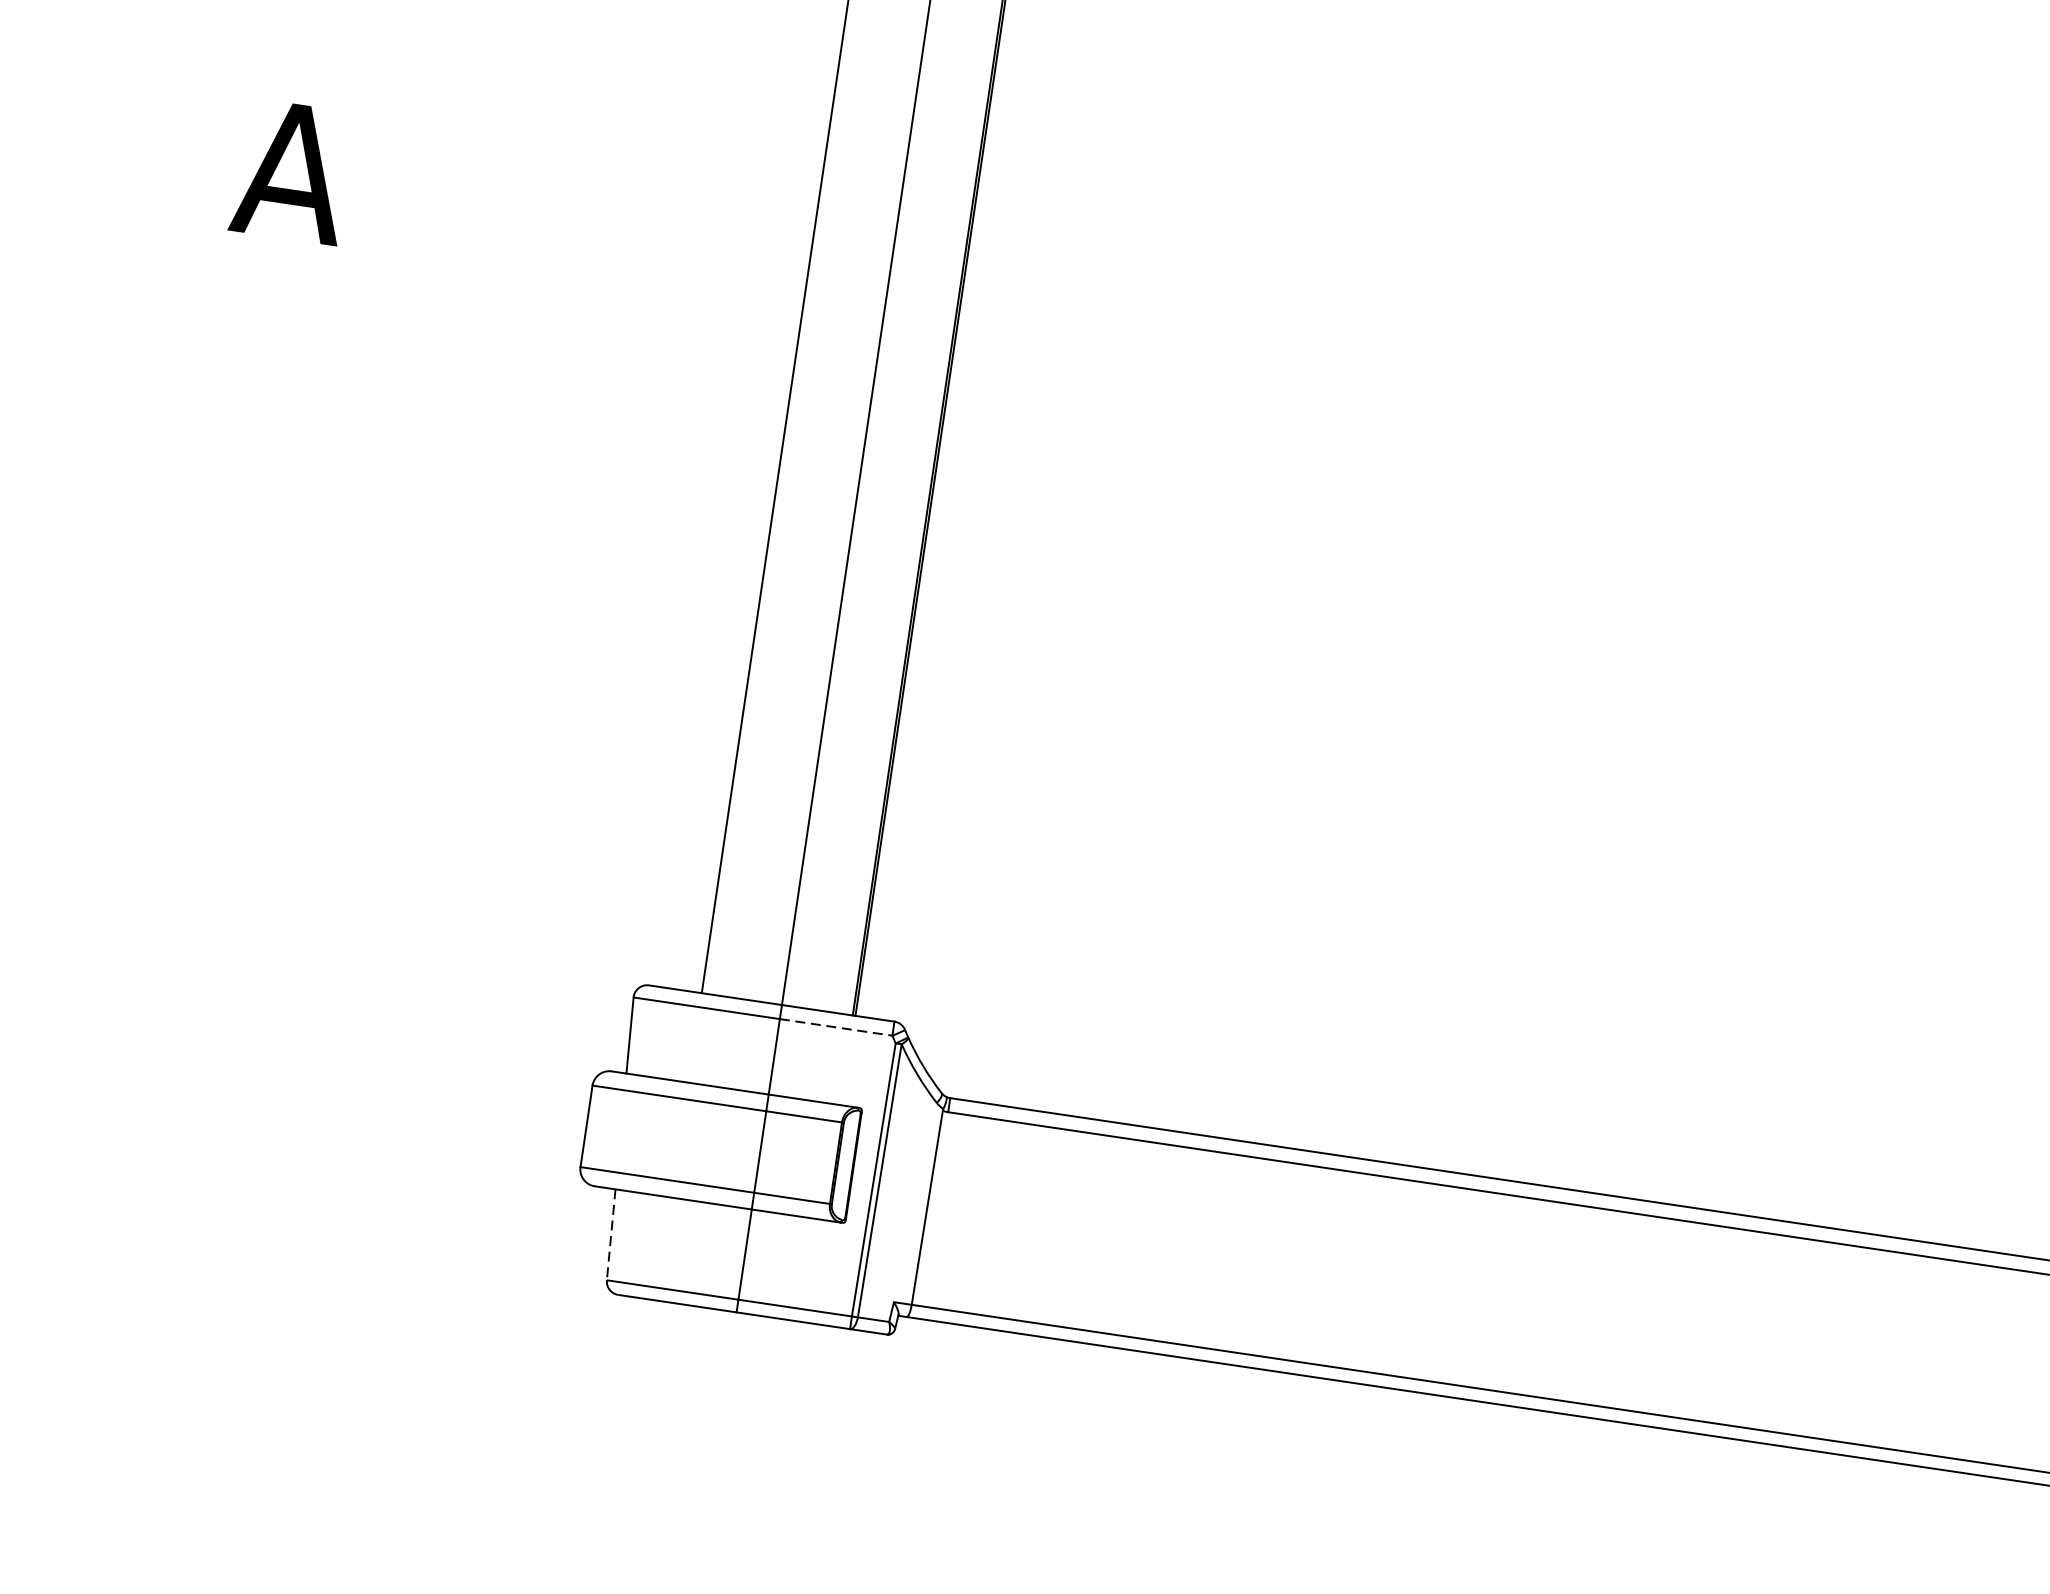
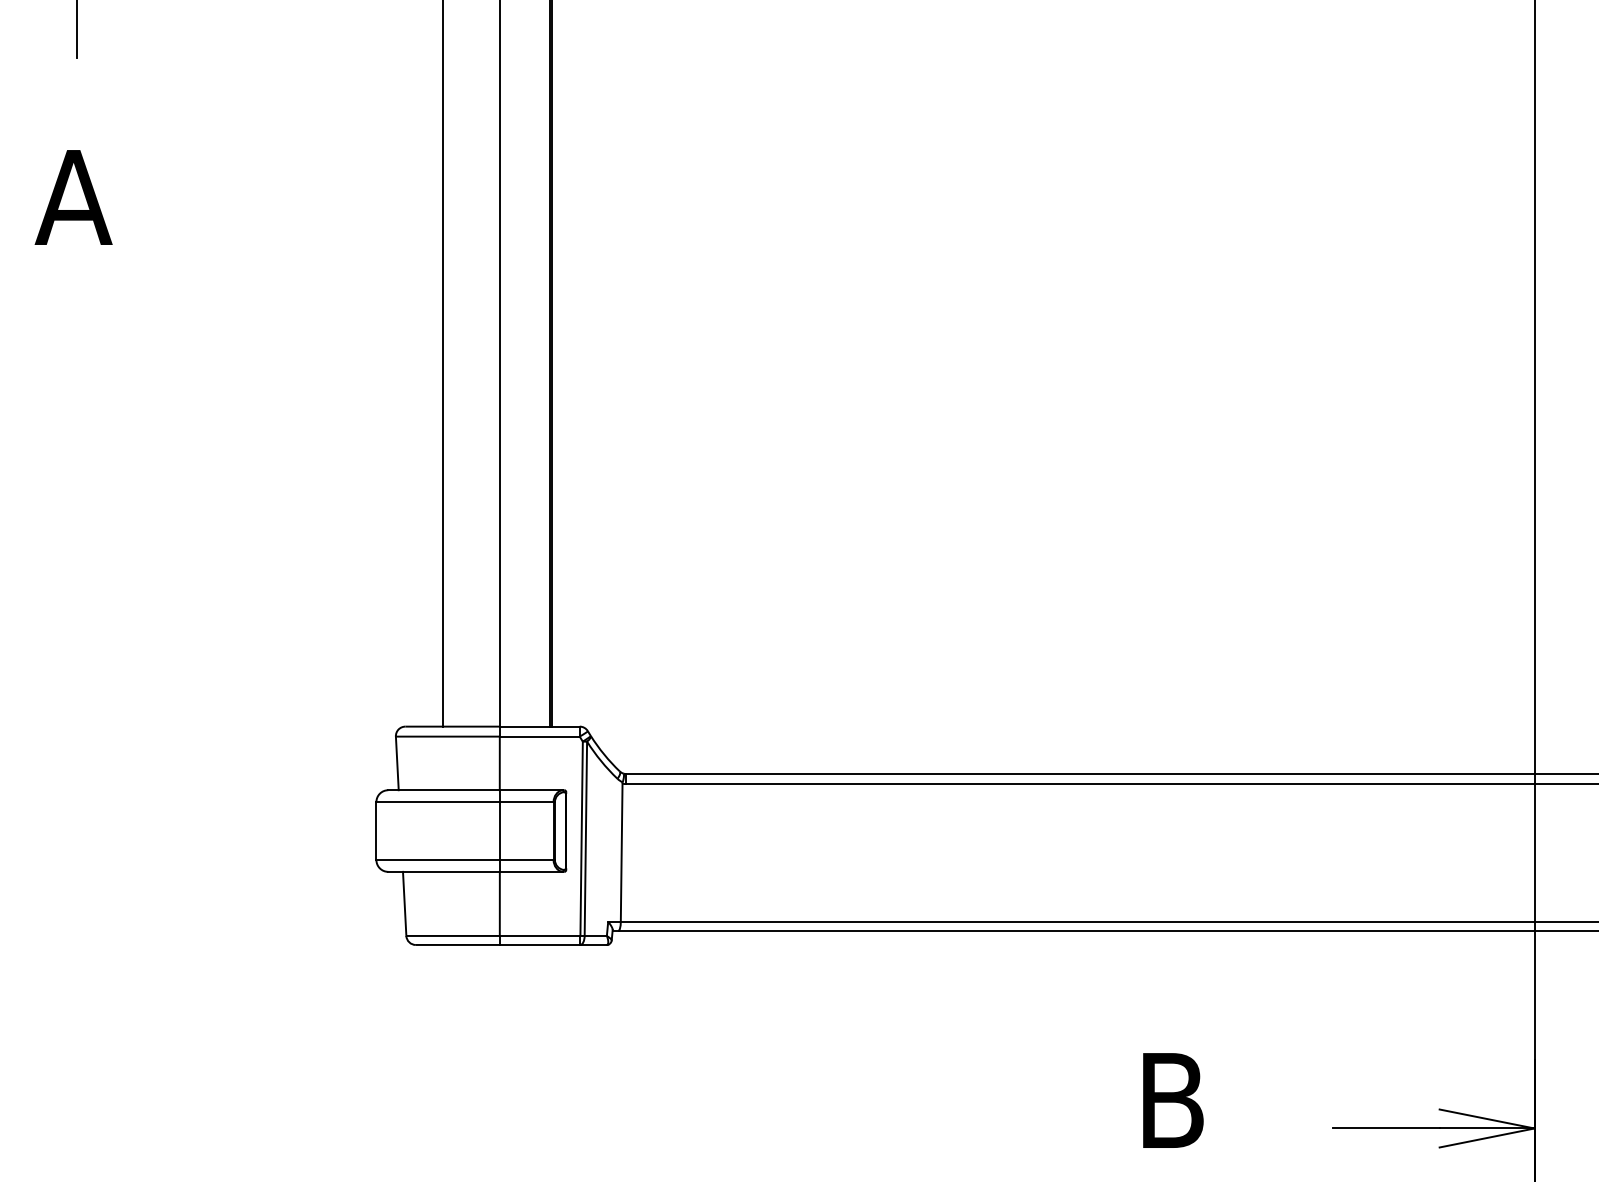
line: (835, 1027) -> (539, 736), dashed -> solid
line: (610, 1235) -> (404, 904), dashed -> solid

